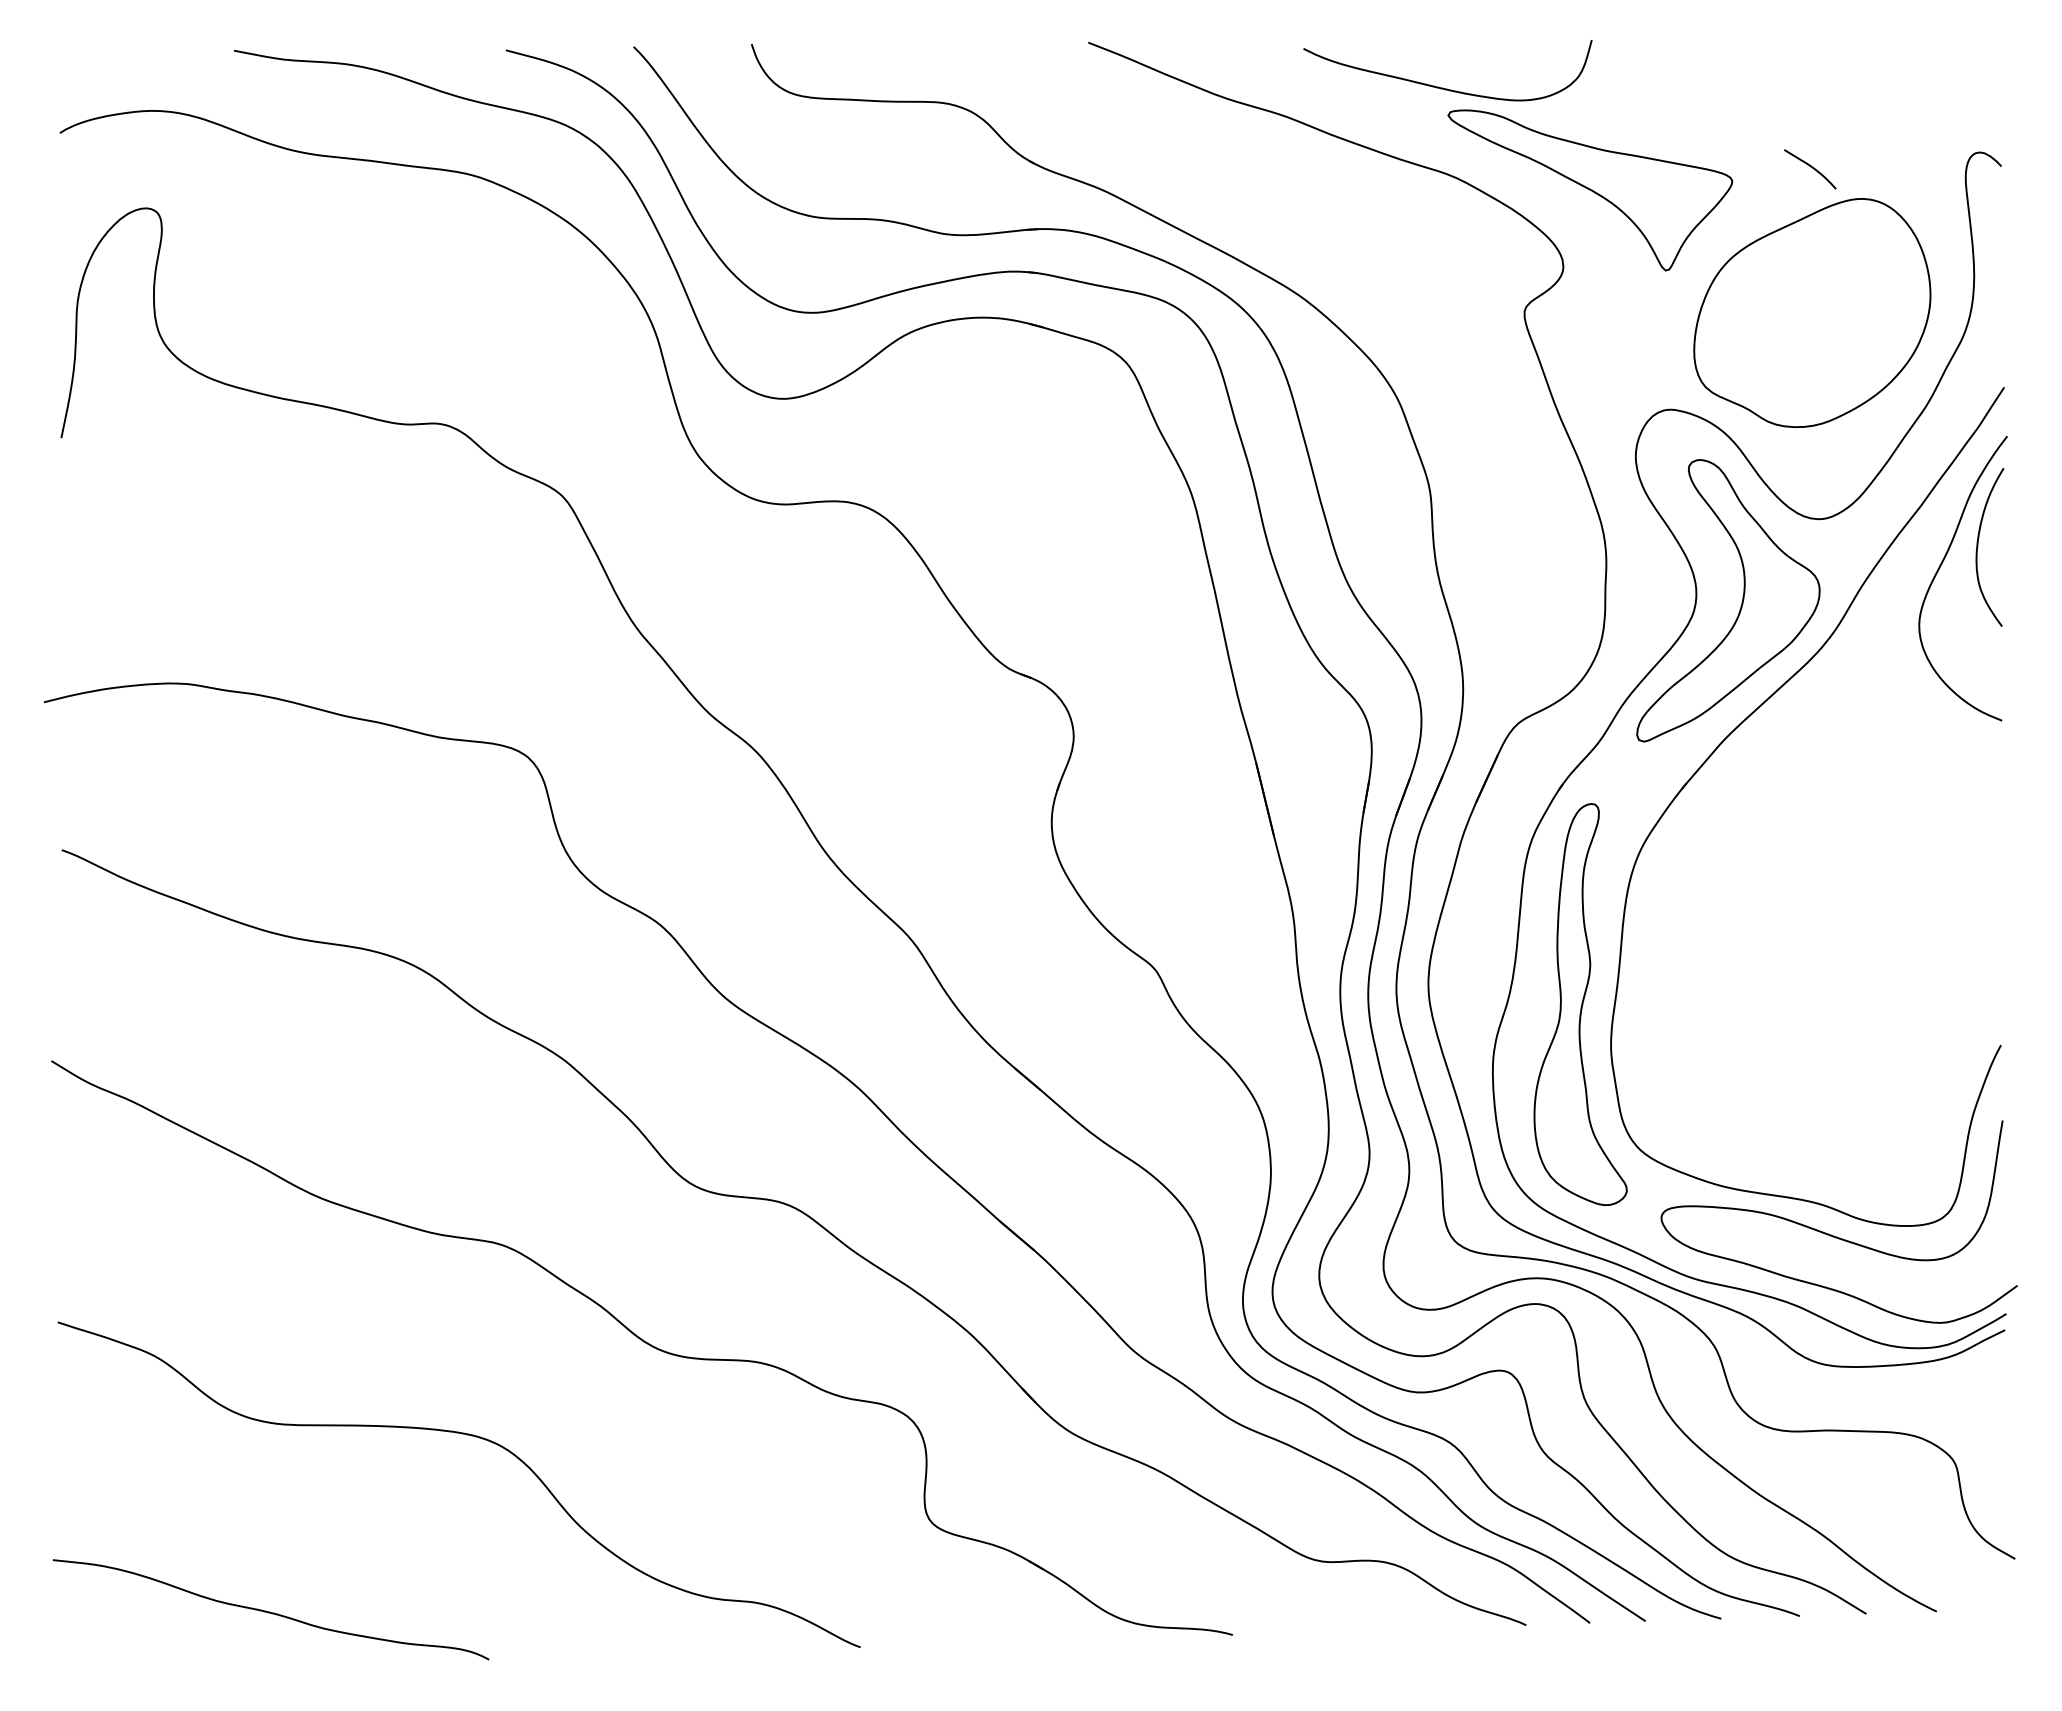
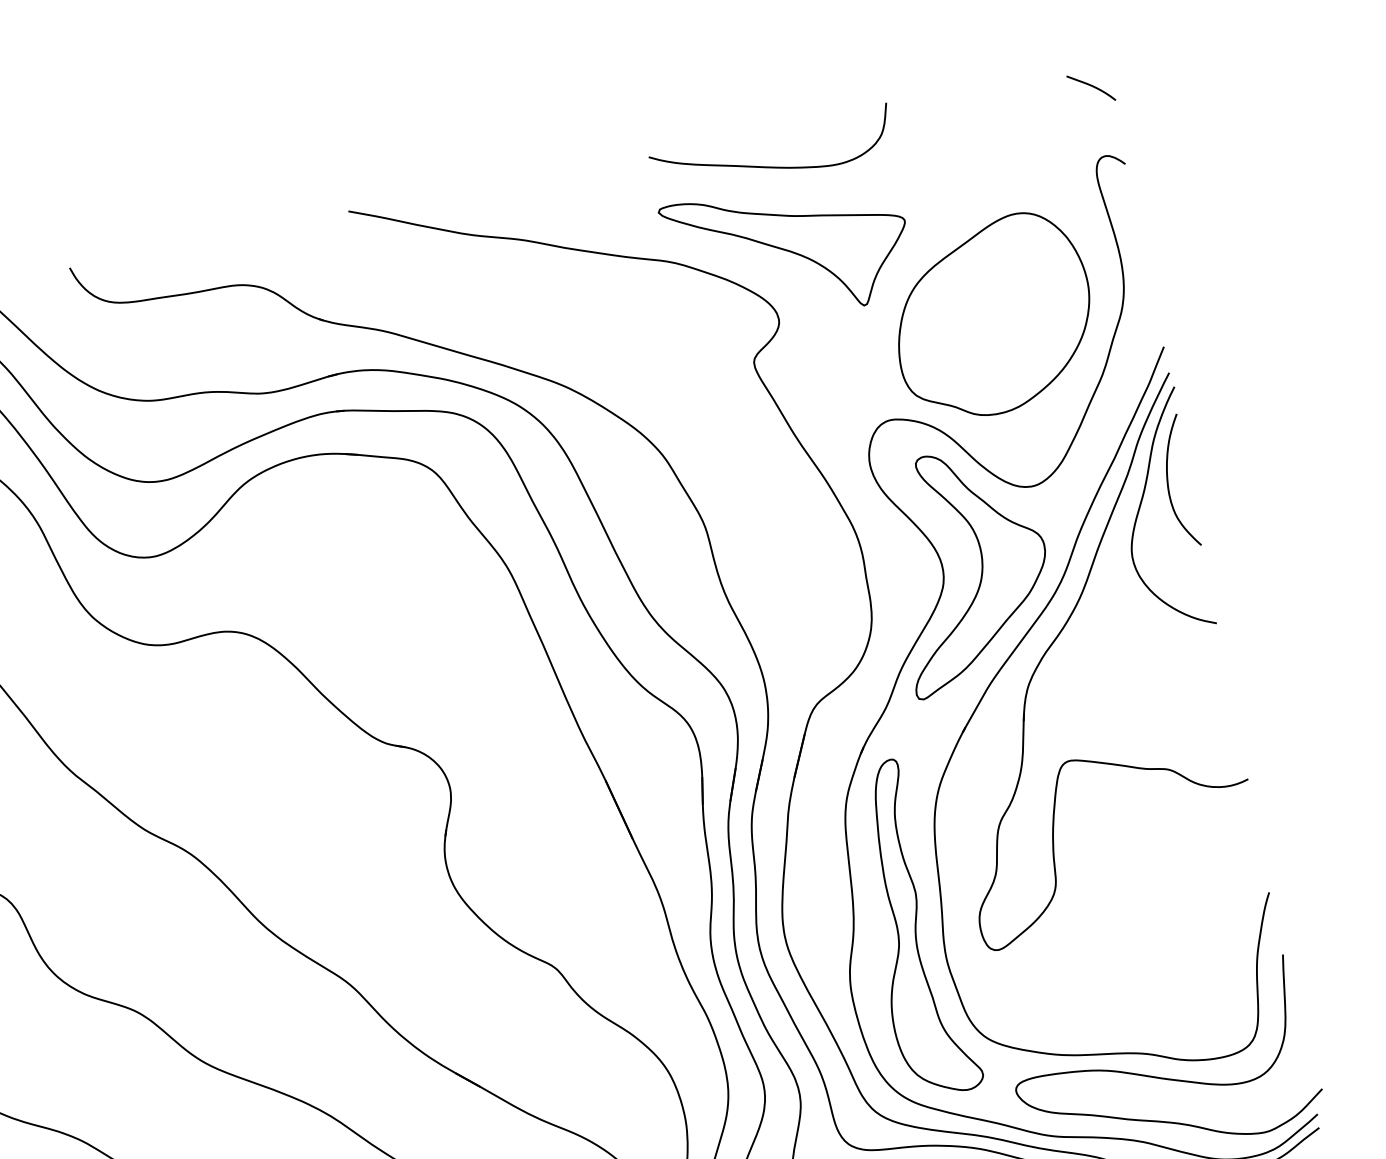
curve: (1443, 87) -> (771, 166), moved
curve: (1810, 167) -> (1091, 86), moved
part: (1805, 708) -> (1051, 645), added

